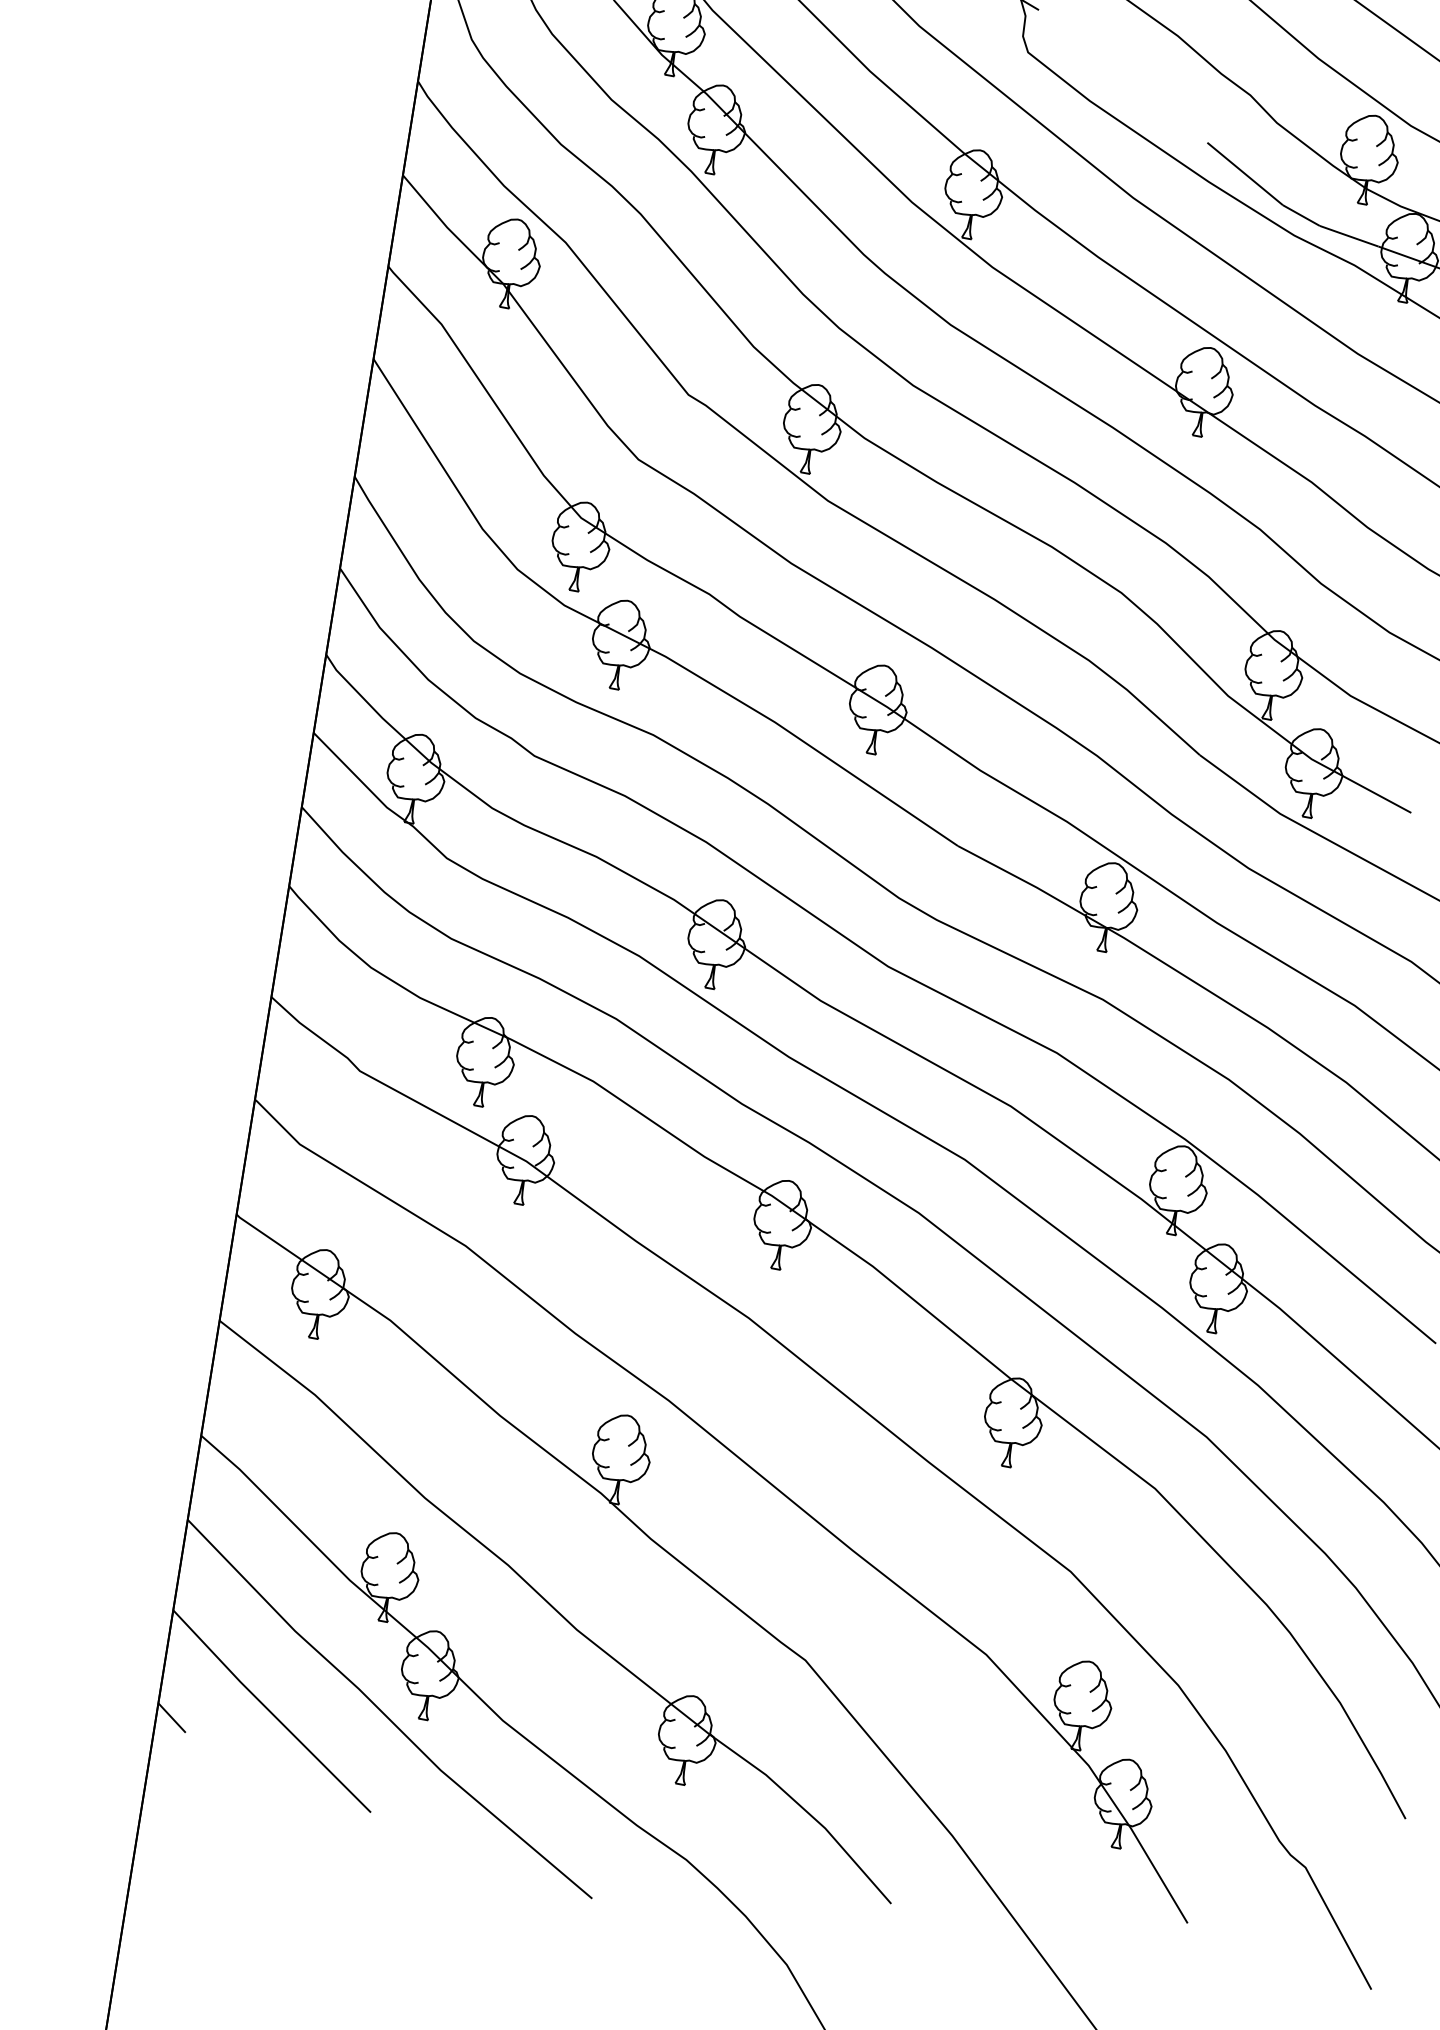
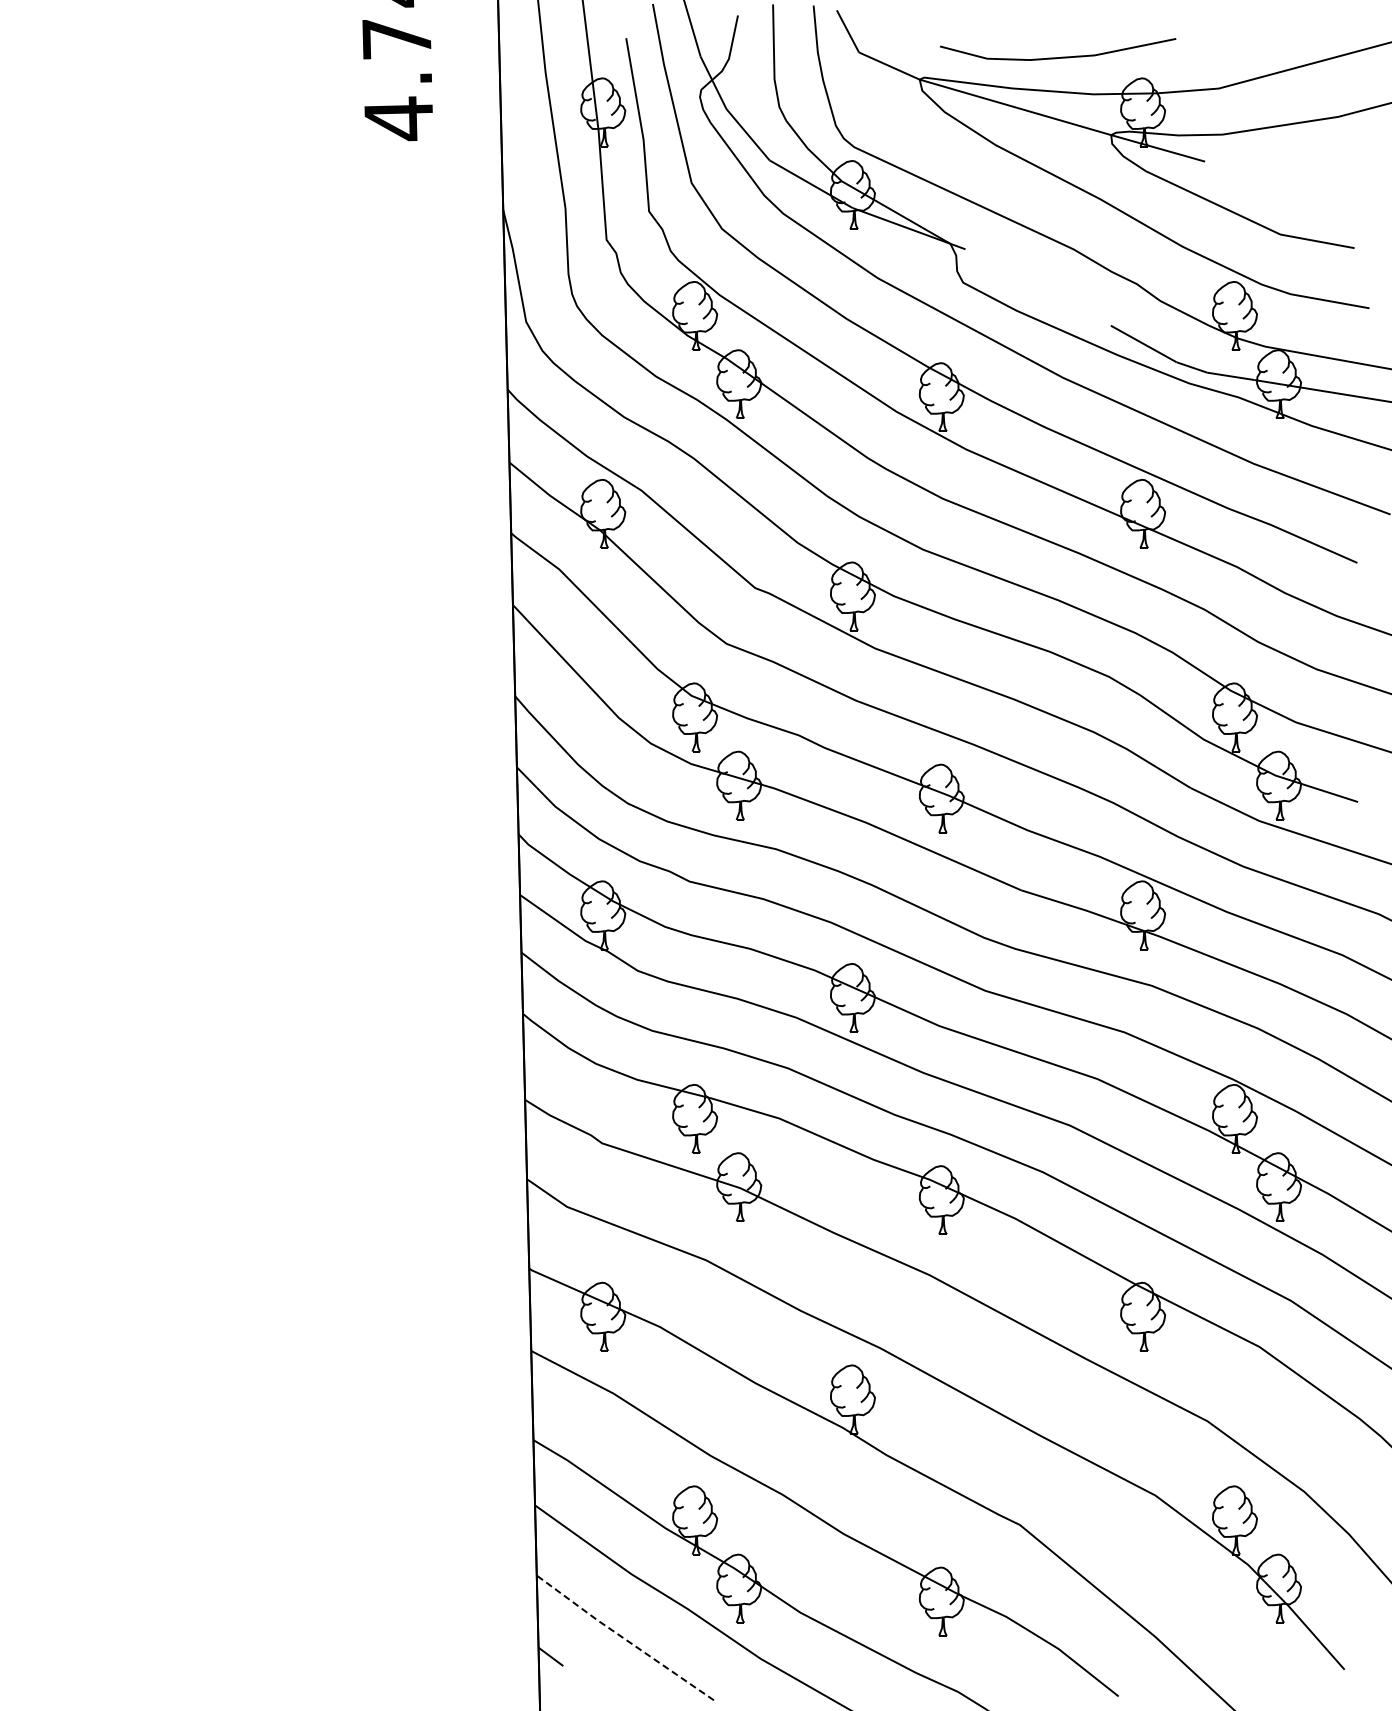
line: (269, 1711) -> (623, 1638), solid -> dashed

